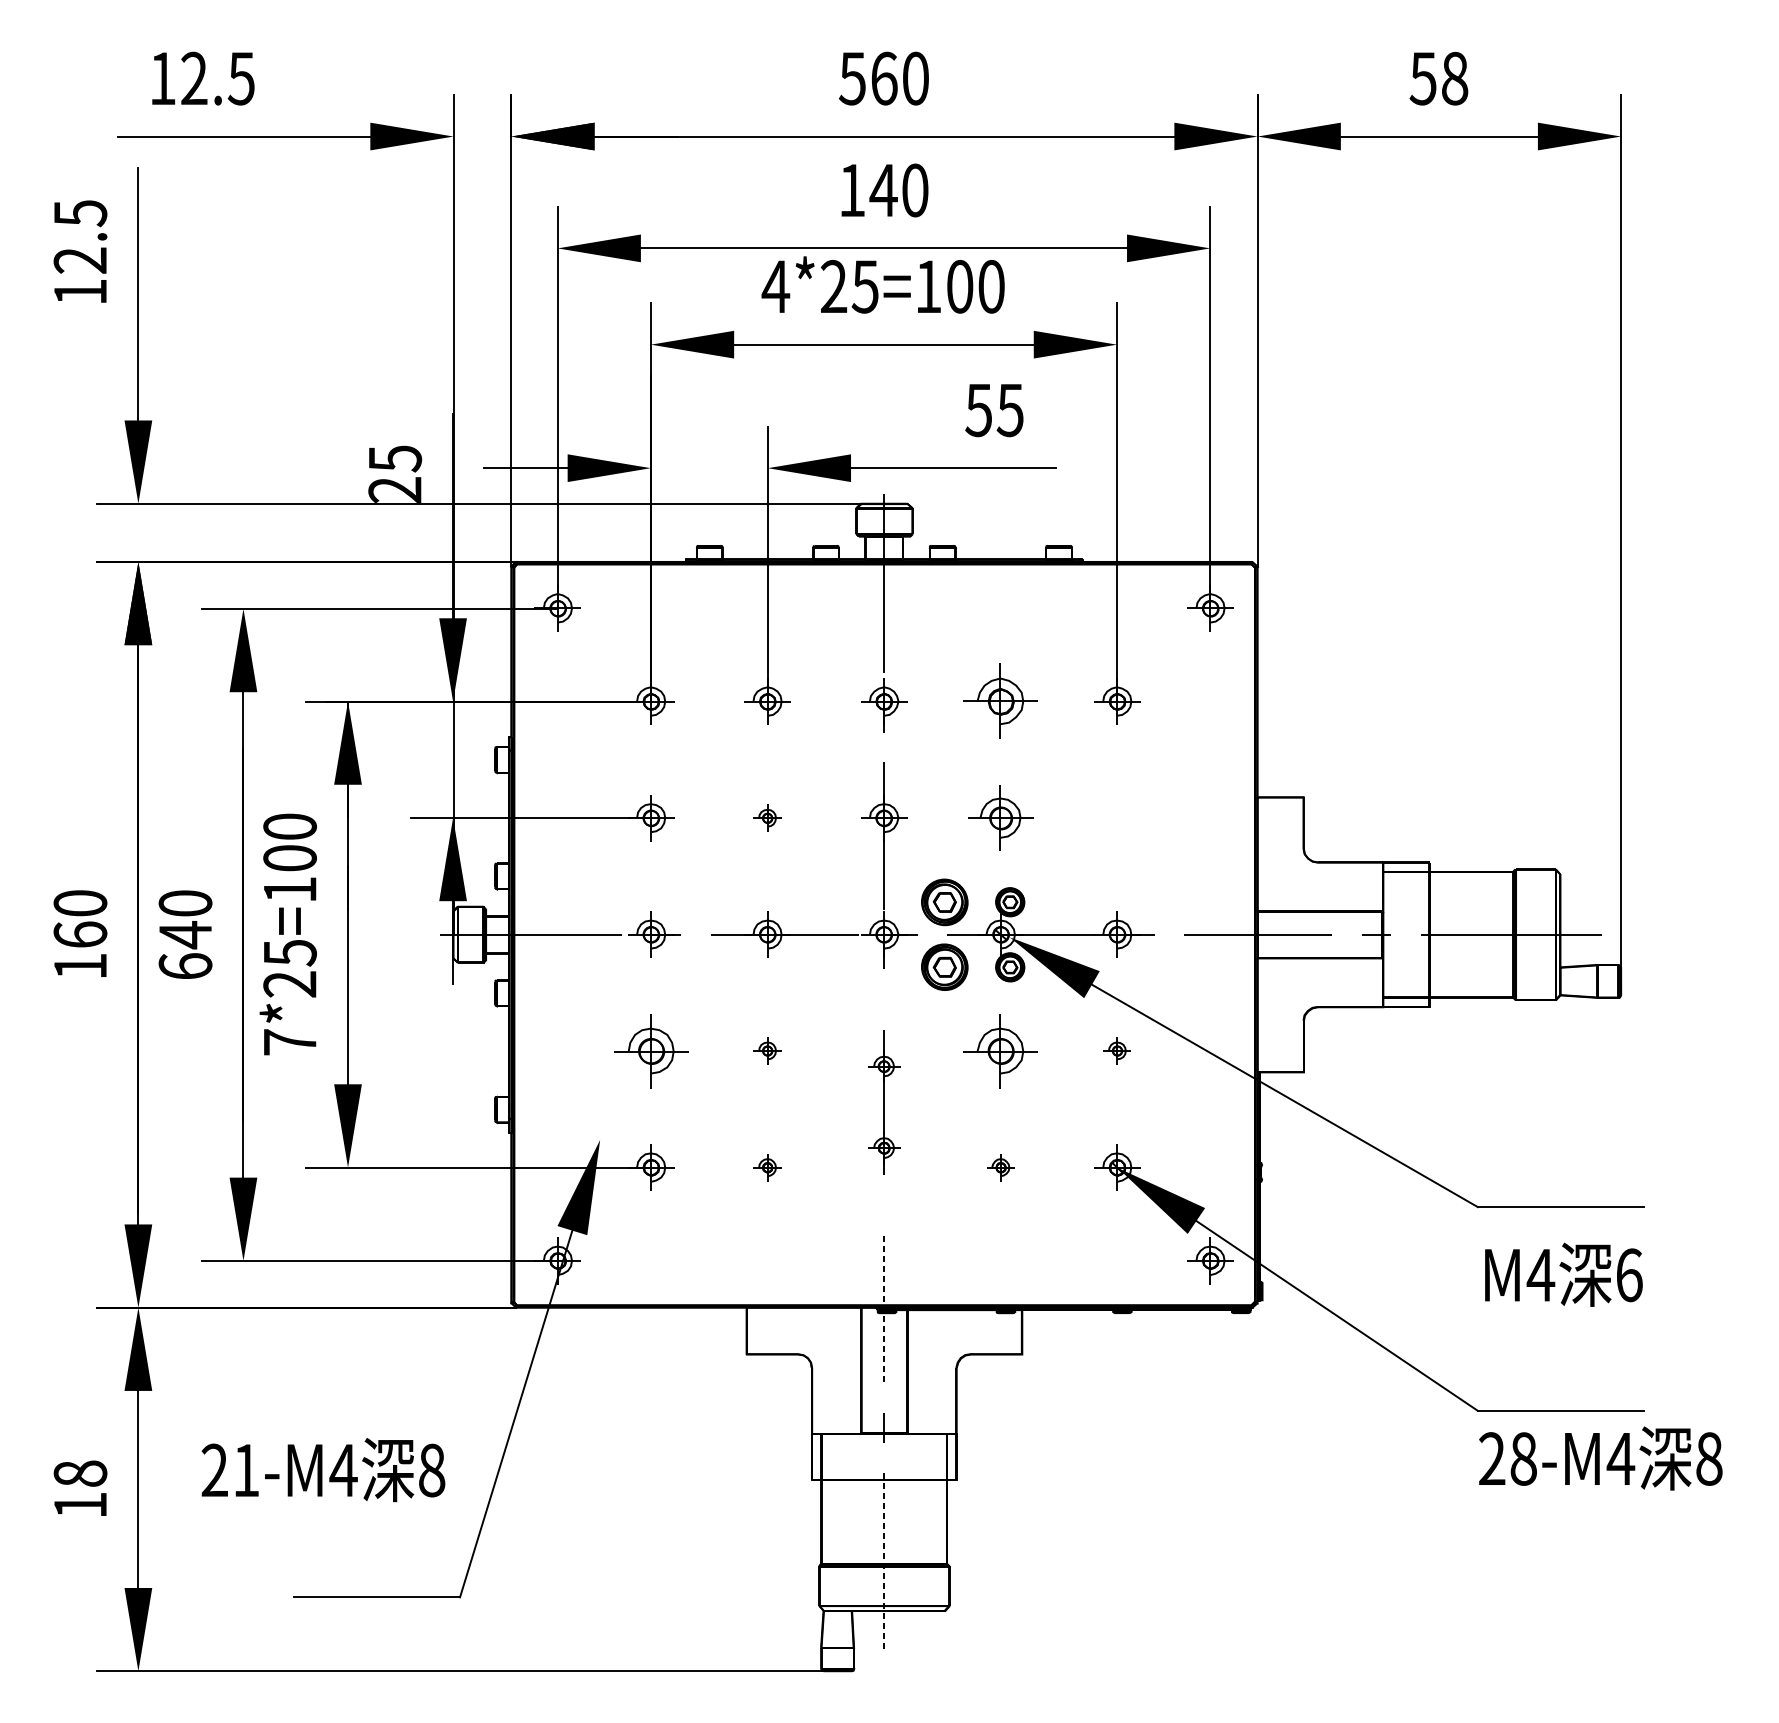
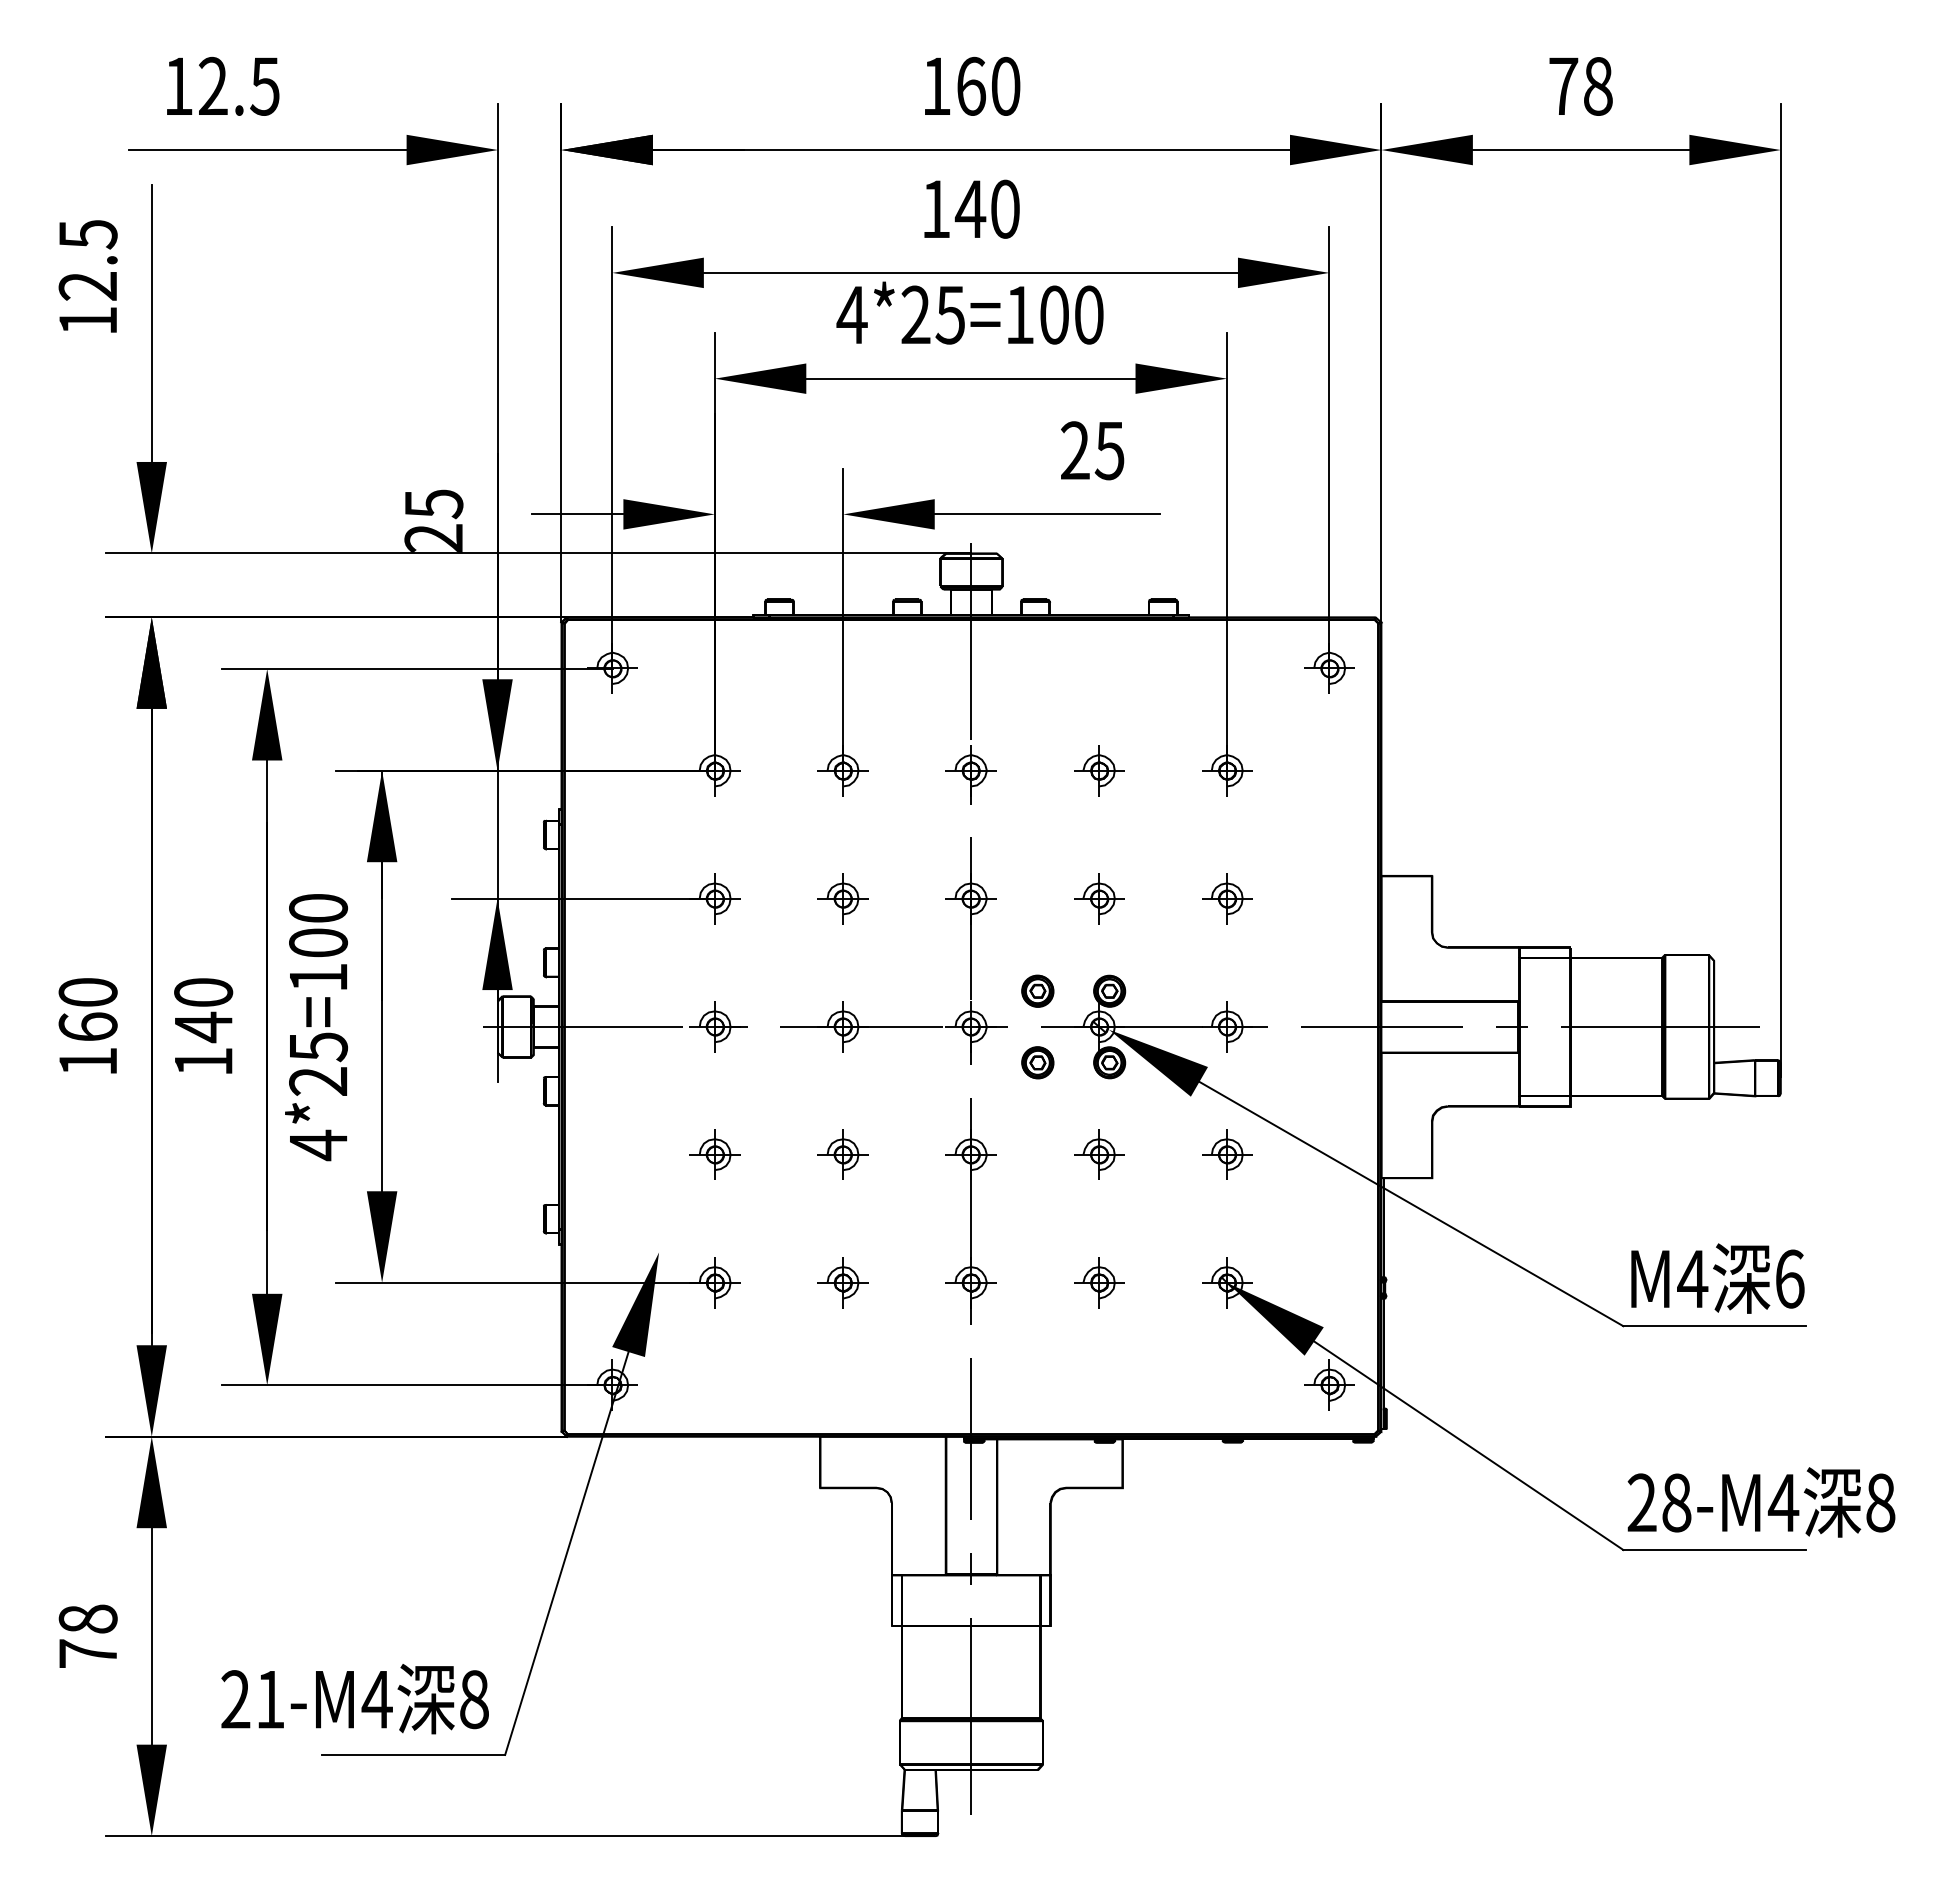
text: (851, 78) -> (935, 86), 560 -> 160
text: (1423, 78) -> (1563, 86), 58 -> 78
text: (978, 410) -> (1074, 450), 55 -> 25
part: (1000, 701) -> (1099, 770), size x0.62
part: (767, 817) -> (842, 898), size x1.67
part: (1000, 817) -> (1099, 898), size x0.71
part: (1117, 817) -> (1227, 898), added
part: (944, 901) -> (1037, 990), size x0.62
text: (185, 966) -> (203, 1061), 640 -> 140
part: (944, 967) -> (1037, 1062), size x0.62
text: (290, 1042) -> (318, 1145), 7*25=100 -> 4*25=100
part: (650, 1050) -> (714, 1154), size x0.62
part: (767, 1050) -> (842, 1154), size x1.67
part: (1000, 1050) -> (1099, 1154), size x0.62
part: (1117, 1050) -> (1227, 1154), size x1.67
part: (883, 1102) -> (970, 1211), size x1.43
part: (767, 1167) -> (842, 1282), size x1.67
part: (1000, 1167) -> (1099, 1282), size x1.67
text: (1563, 1274) -> (1717, 1278), moved
line: (884, 1310) -> (971, 1439), dashed -> solid
text: (1600, 1458) -> (1761, 1502), moved
text: (322, 1470) -> (354, 1699), moved
text: (79, 1505) -> (87, 1653), 18 -> 78
line: (884, 1562) -> (971, 1716), dashed -> solid

